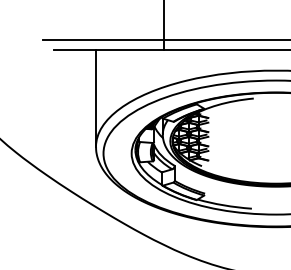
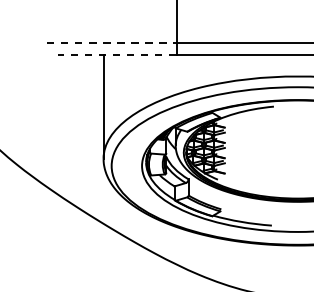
line: (104, 39) -> (112, 42), solid -> dashed
line: (108, 50) -> (117, 54), solid -> dashed

